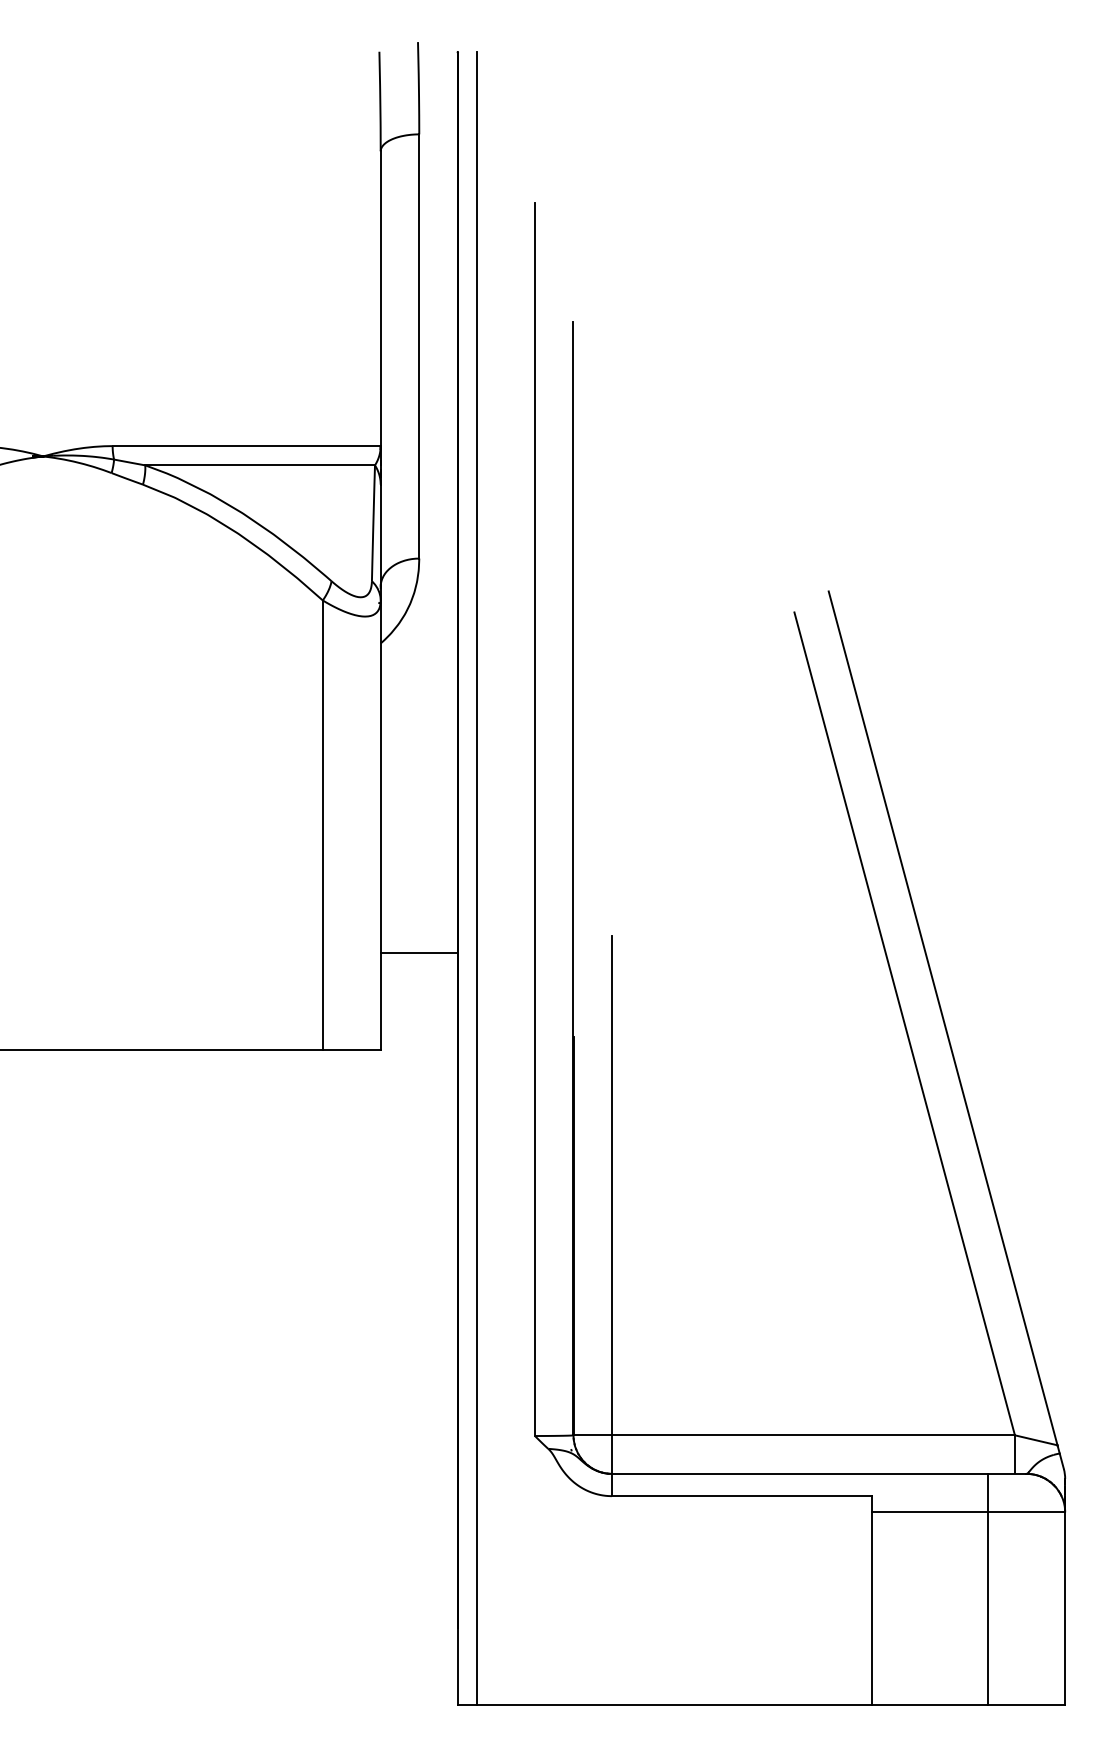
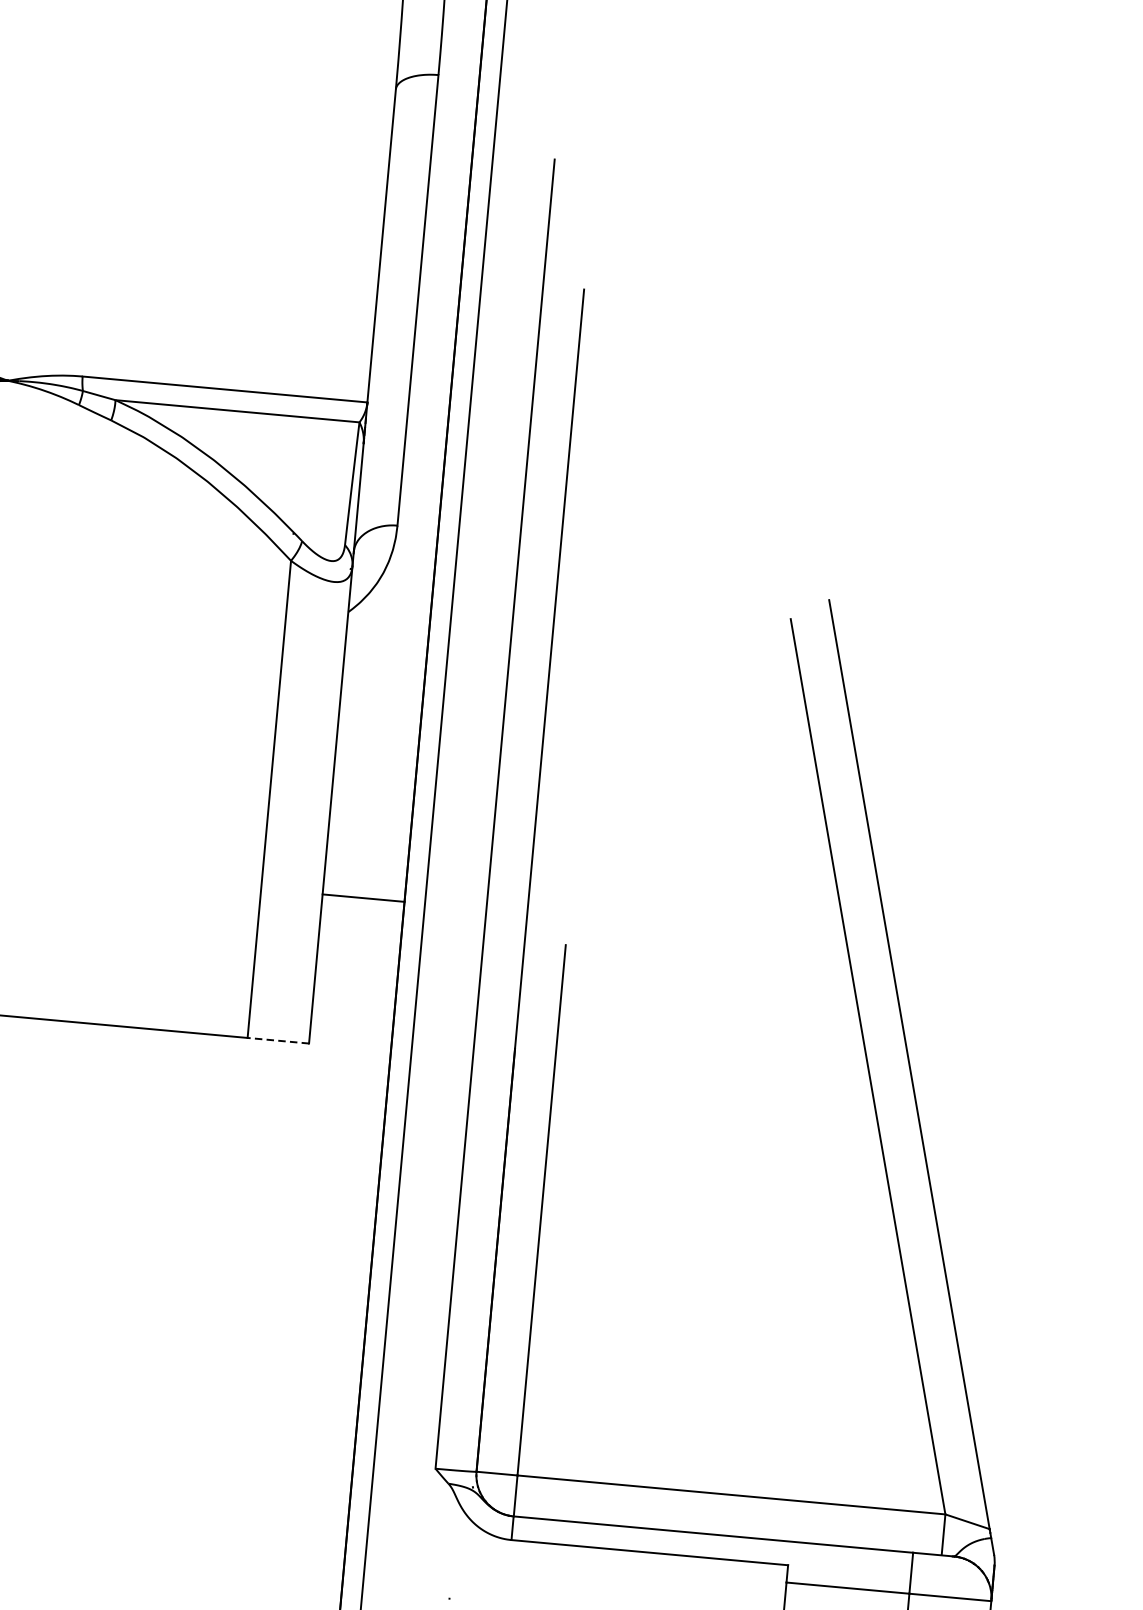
line: (418, 953) -> (362, 898), moved
line: (351, 1049) -> (278, 1040), solid -> dashed

